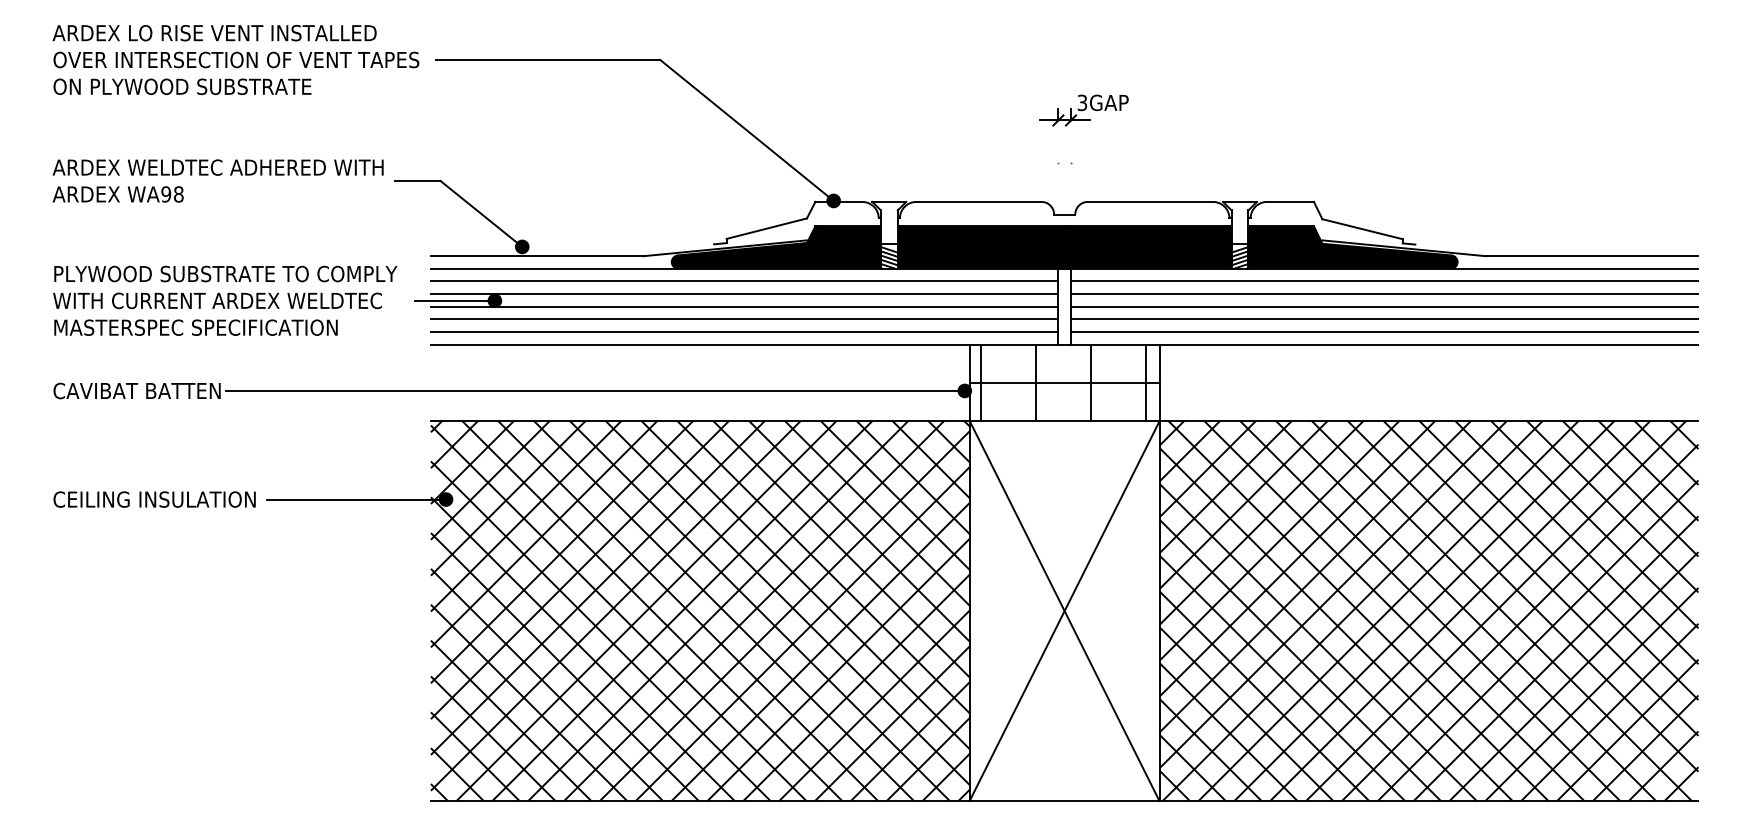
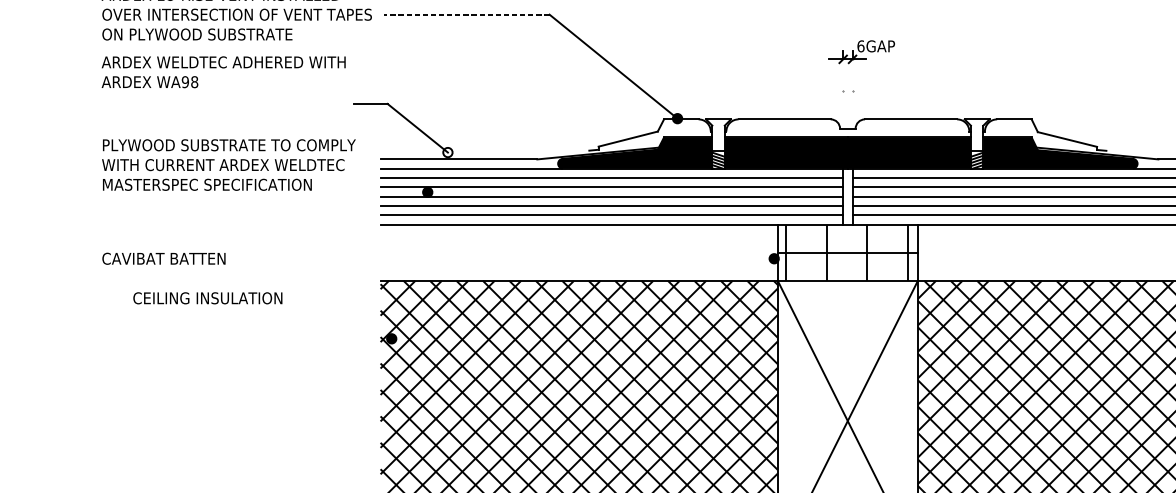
line: (547, 59) -> (466, 14), solid -> dashed
text: (1082, 102) -> (860, 46), 3GAP -> 6GAP
text: (217, 180) -> (223, 71), moved
fill: (521, 246) -> (447, 152), removed
text: (225, 300) -> (229, 164), moved
line: (454, 300) -> (397, 192), removed
line: (594, 390) -> (501, 258), removed
text: (154, 499) -> (207, 298), moved
line: (356, 499) -> (325, 338), removed

